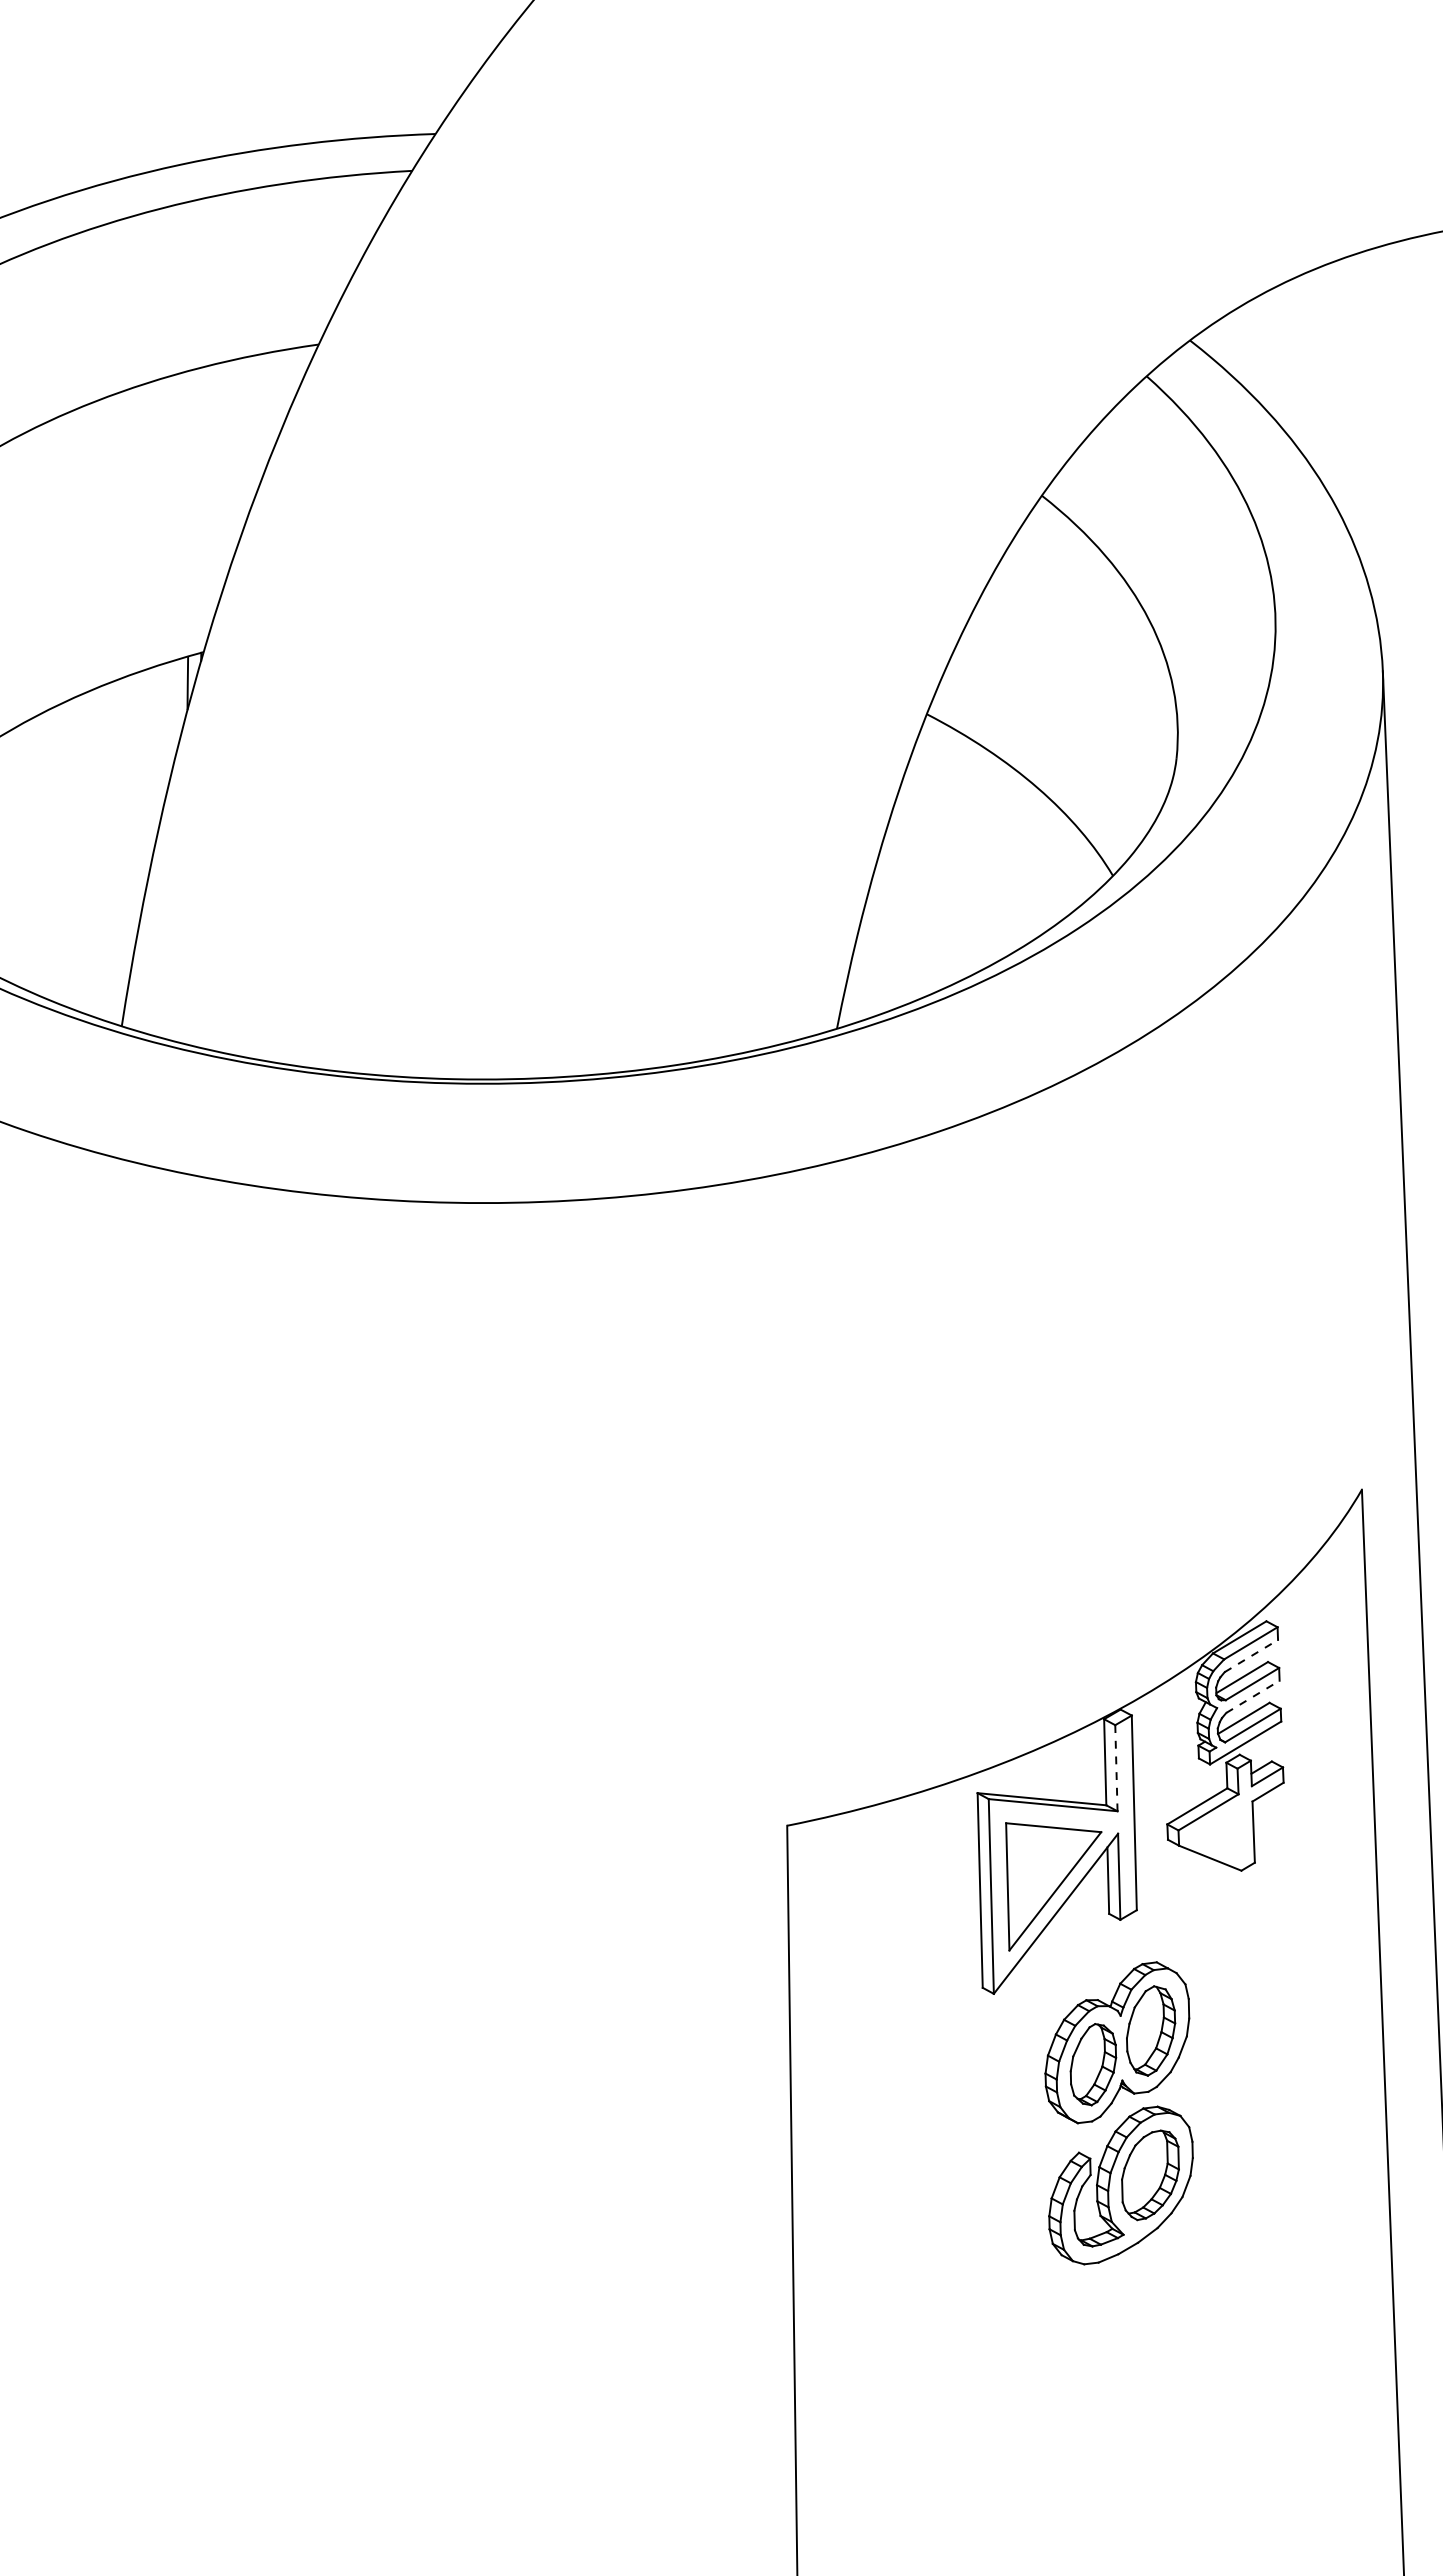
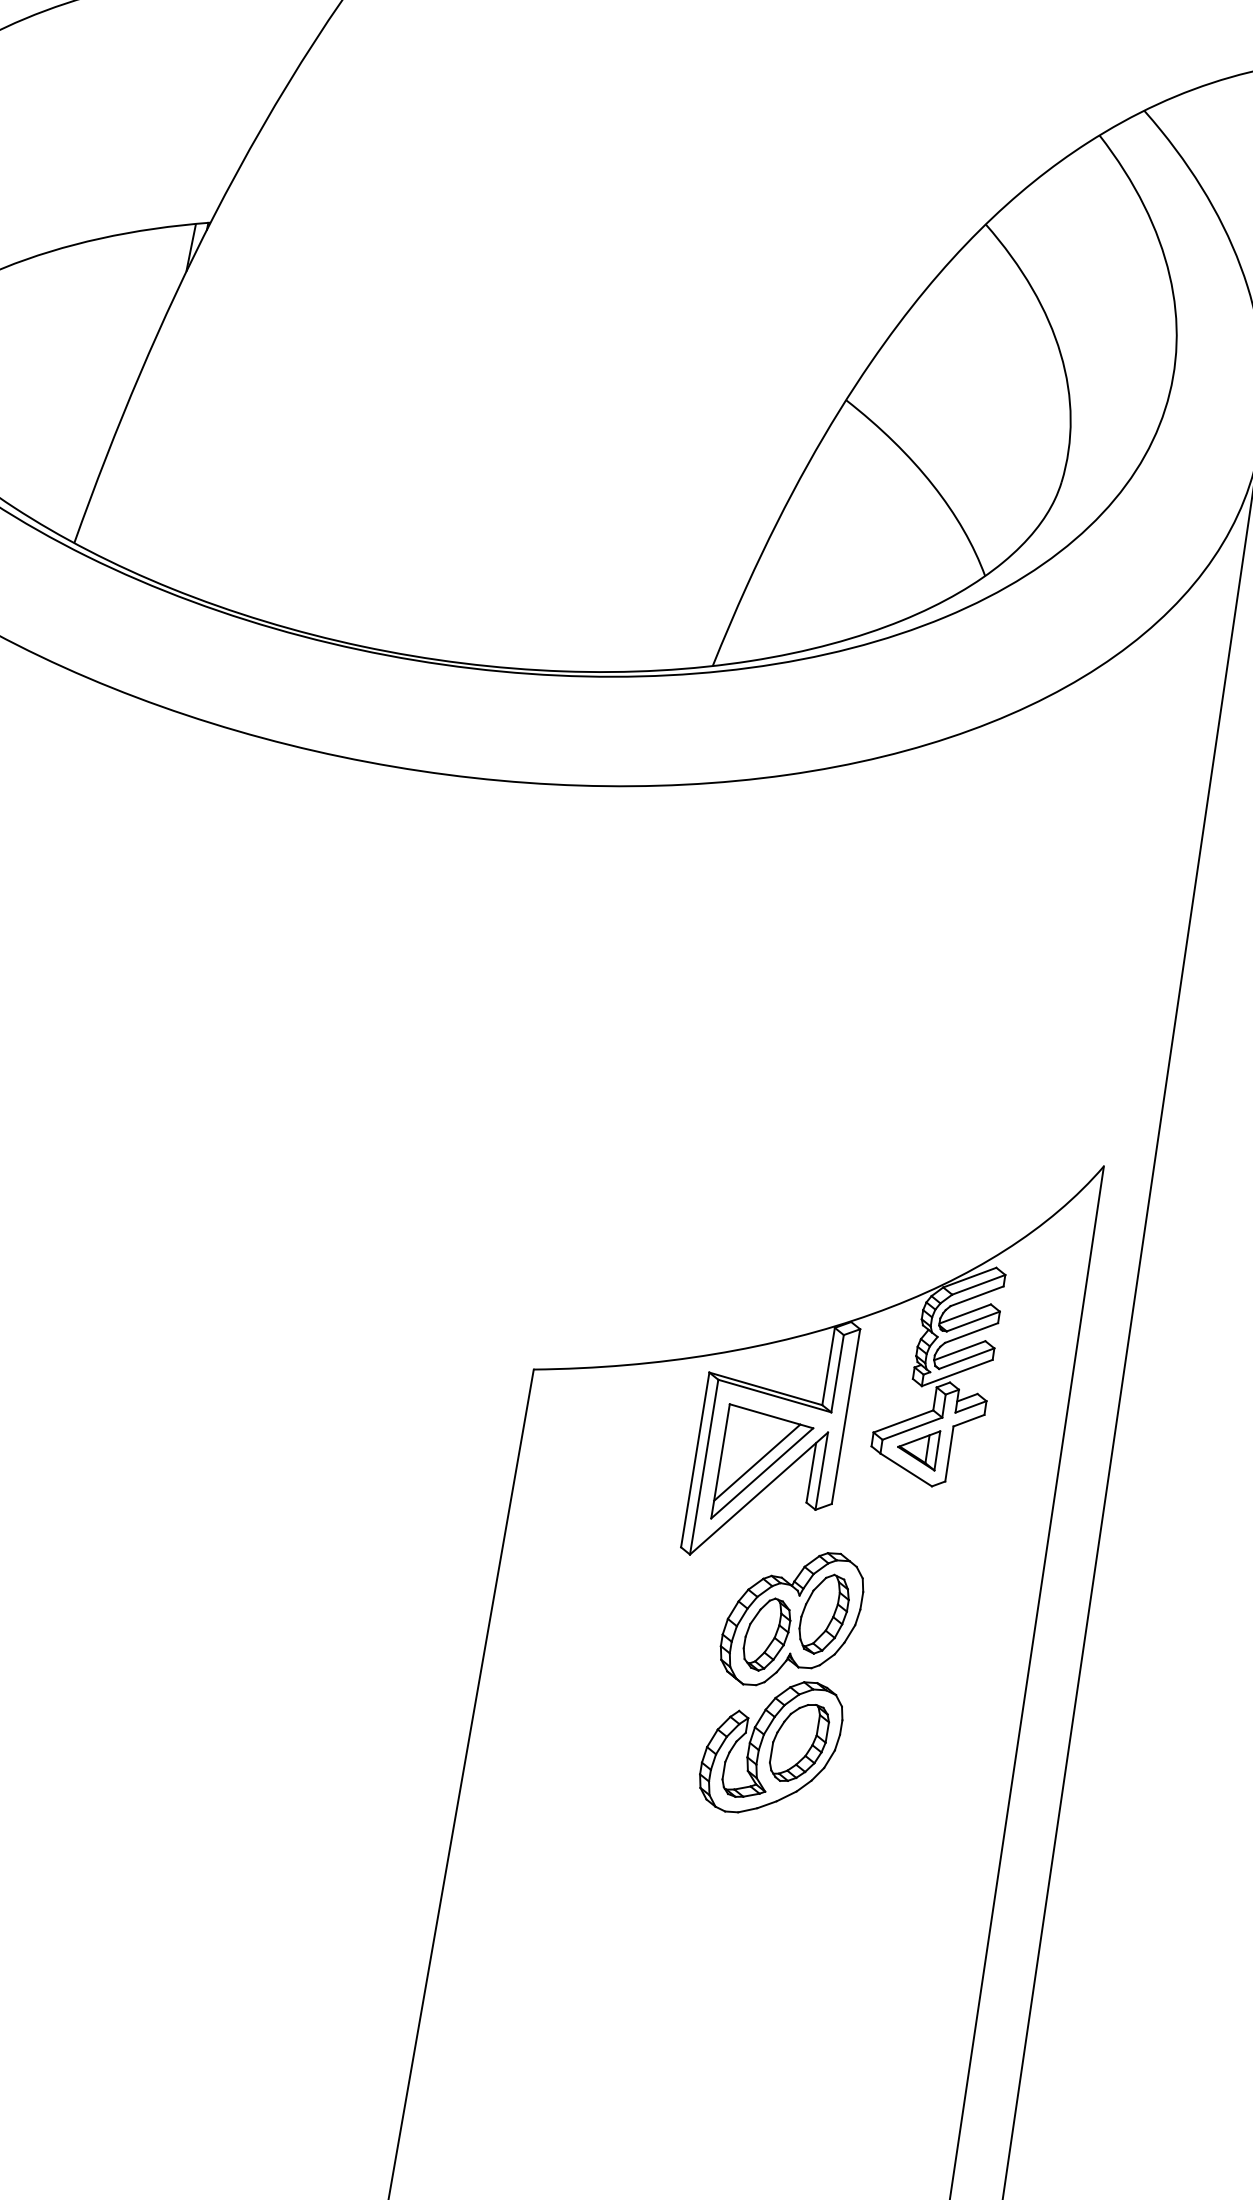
line: (1251, 1655) -> (977, 1295), dashed -> solid
line: (1253, 1696) -> (972, 1332), dashed -> solid
line: (1116, 1768) -> (837, 1373), dashed -> solid
part: (1218, 1830) -> (918, 1446), added
line: (1047, 1880) -> (757, 1462), added

